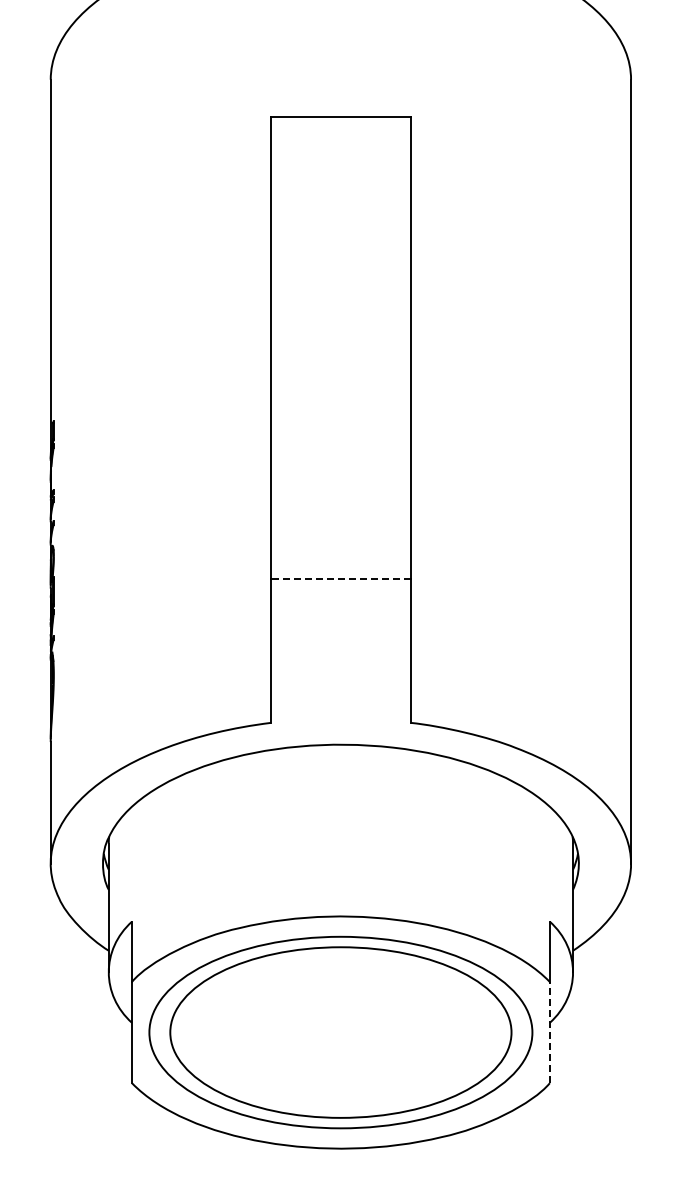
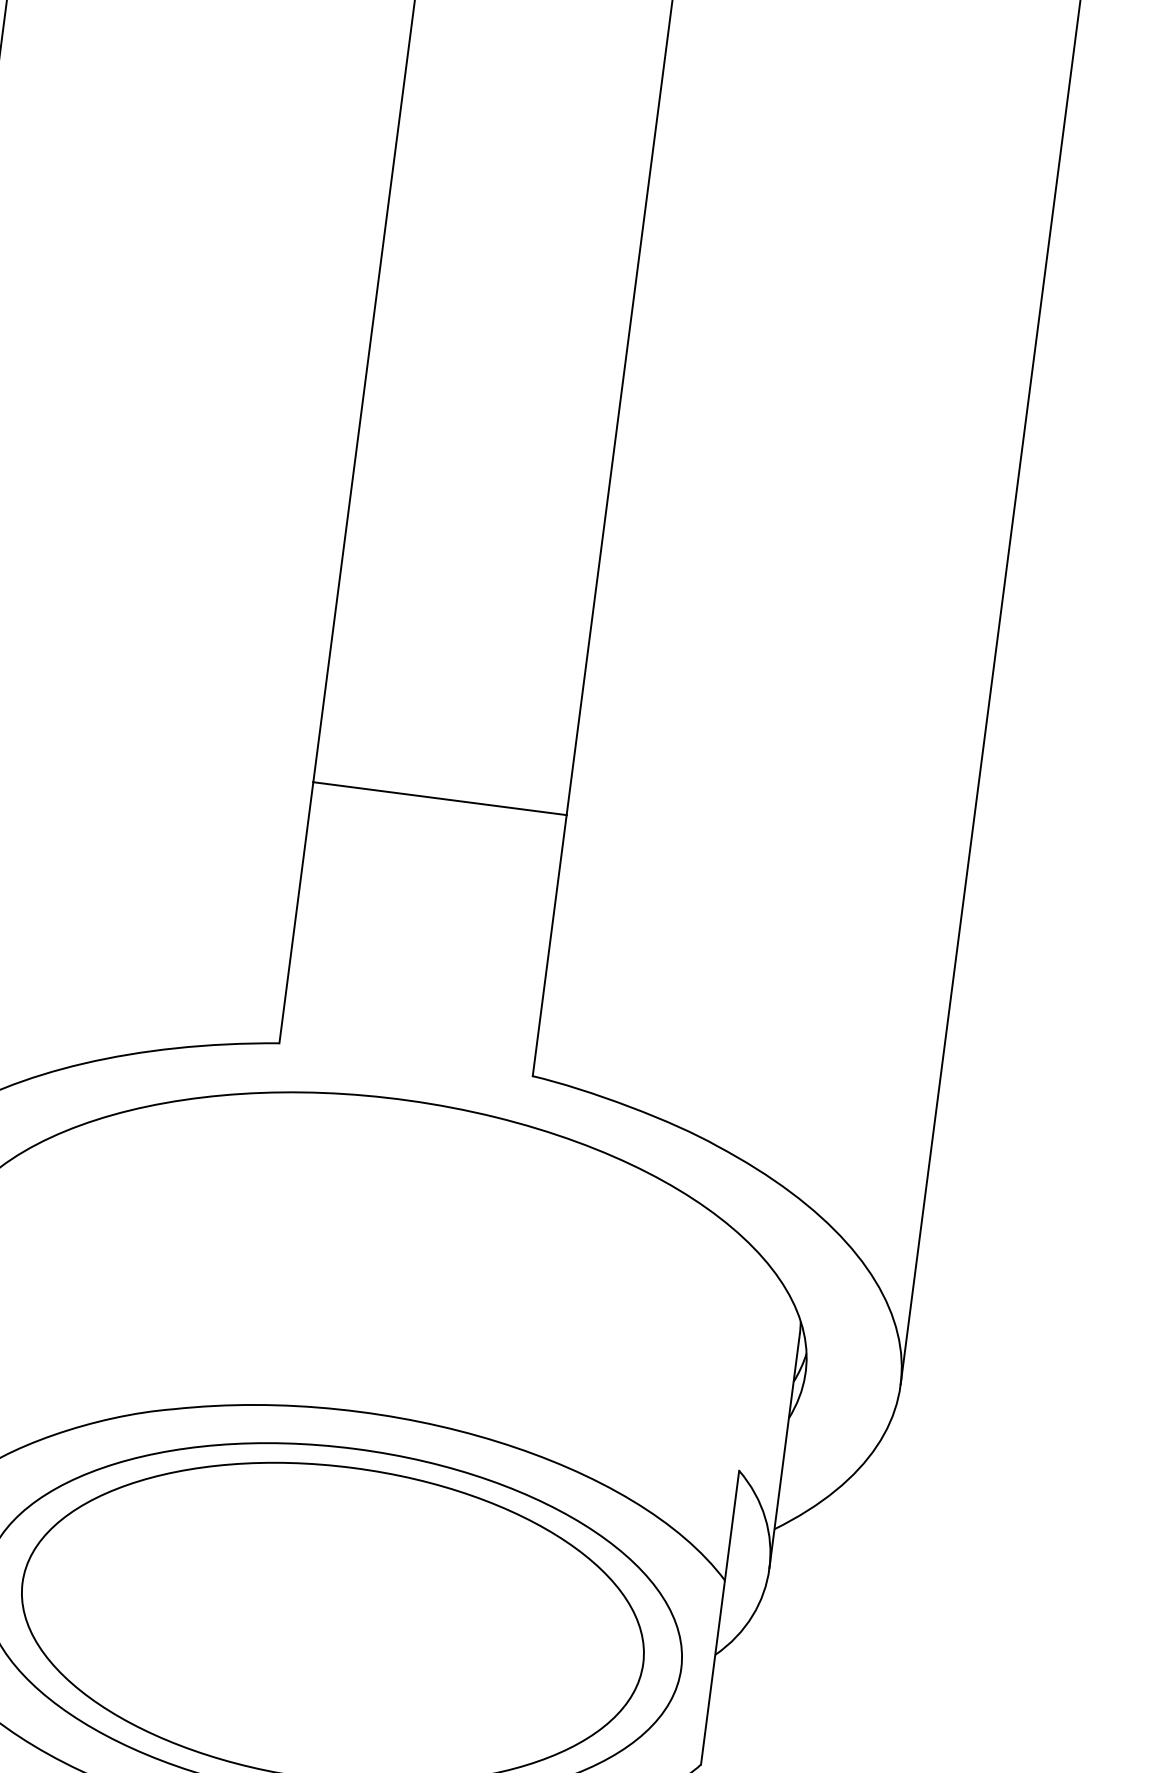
line: (340, 579) -> (439, 798), dashed -> solid
line: (549, 1032) -> (712, 1672), dashed -> solid

